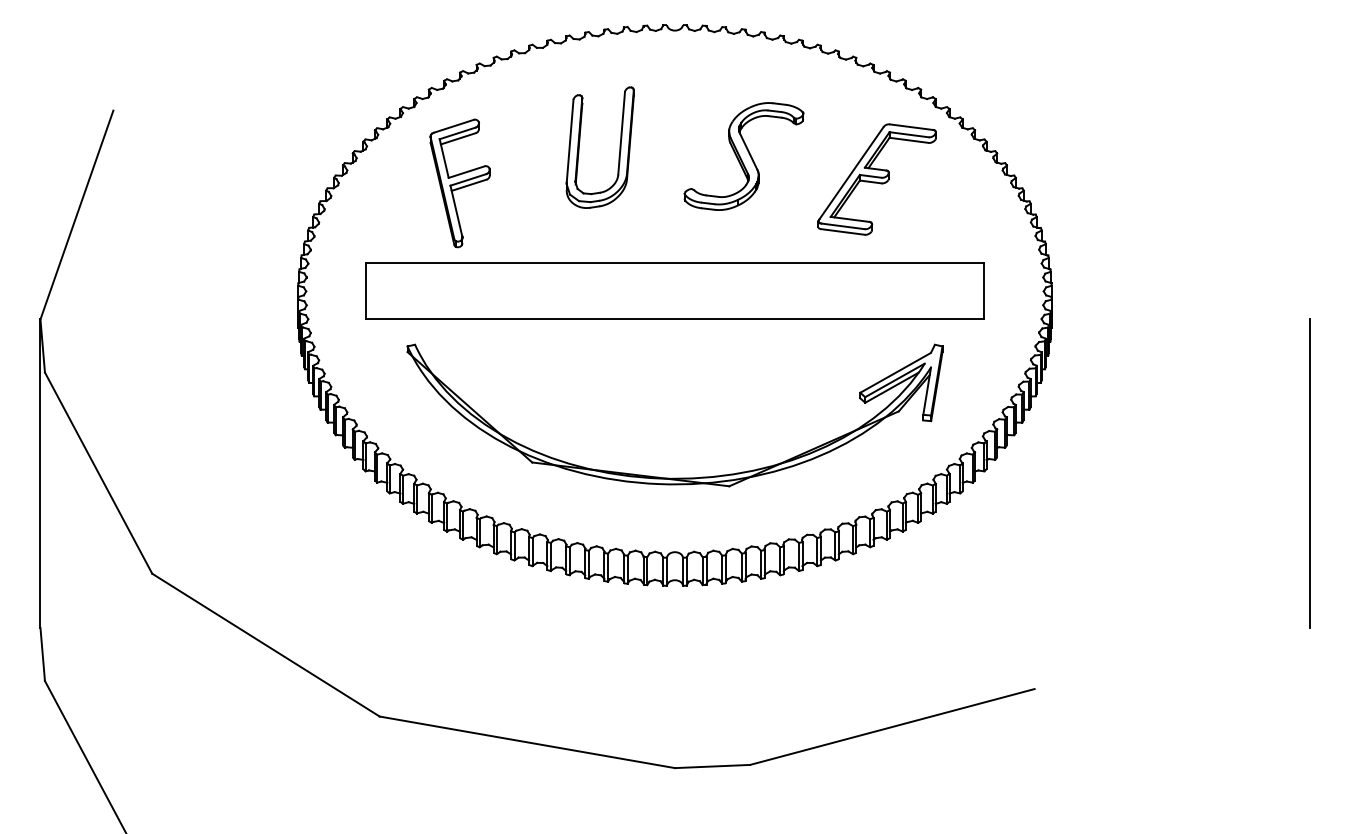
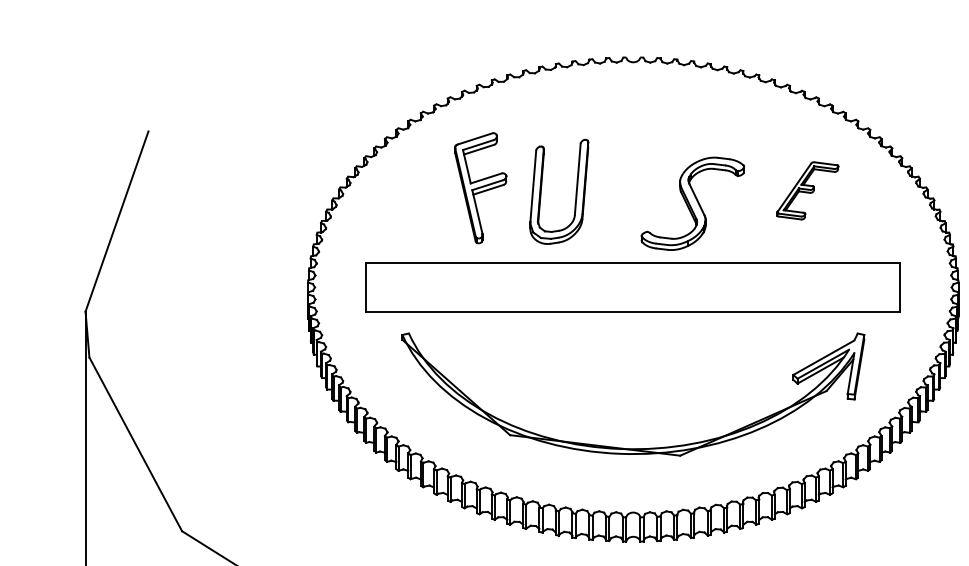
part: (580, 141) -> (542, 186), moved
part: (743, 156) -> (692, 203), moved
part: (876, 179) -> (807, 190), size x0.6
part: (459, 183) -> (480, 188), moved

